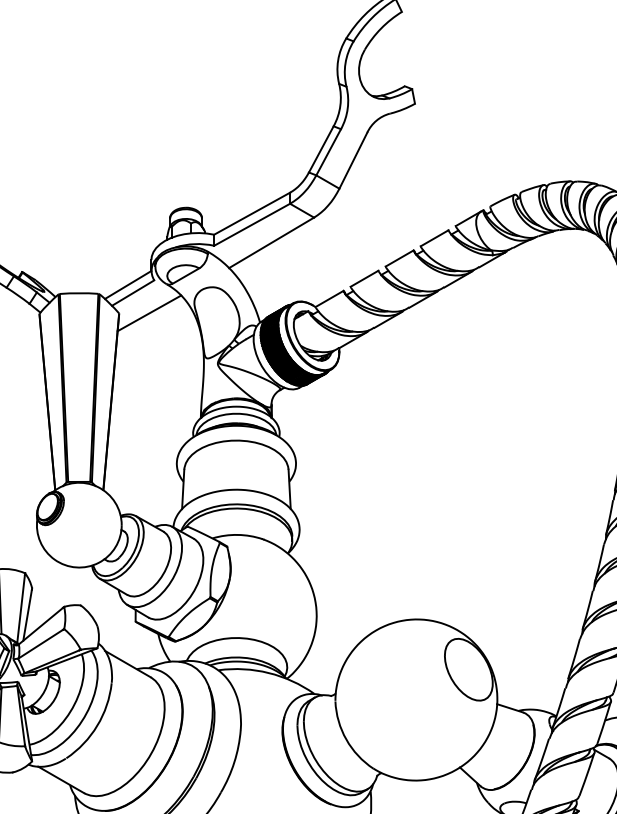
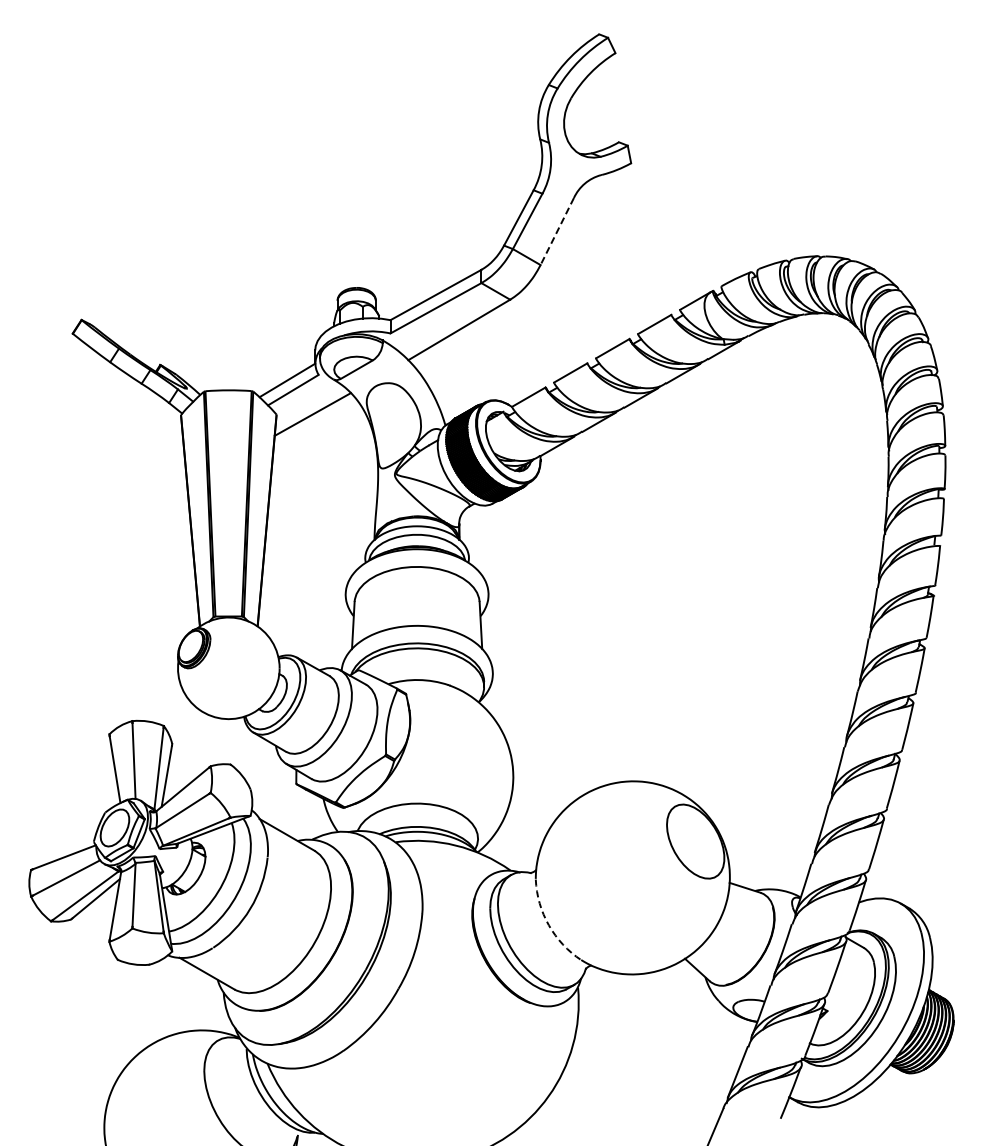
line: (353, 161) -> (557, 232), solid -> dashed
arc: (346, 739) -> (548, 925), solid -> dashed

